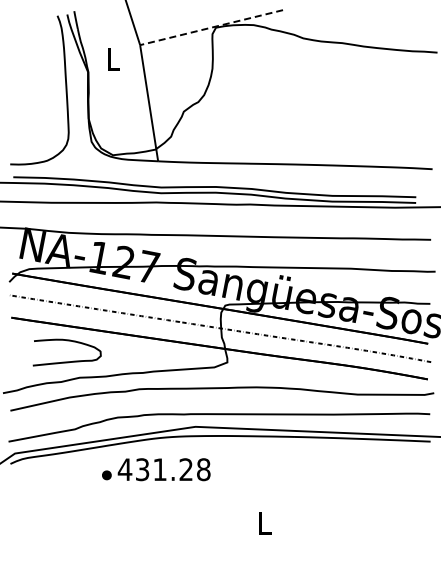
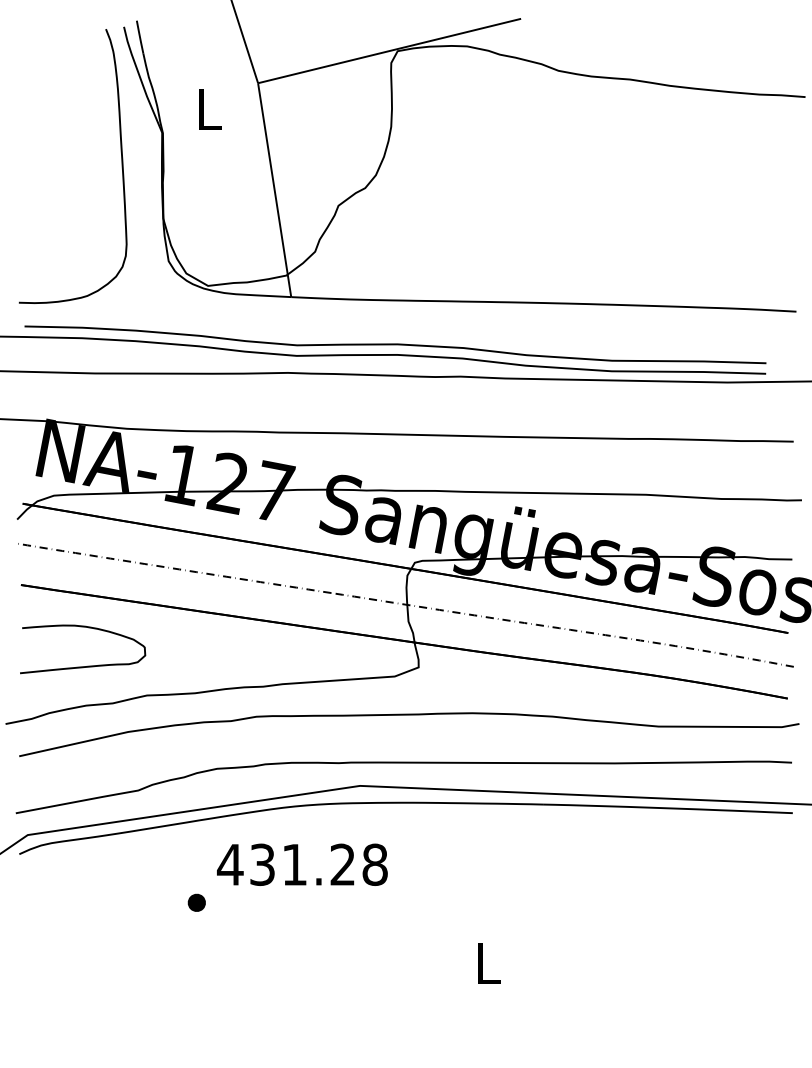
line: (211, 27) -> (389, 50), dashed -> solid
curve: (66, 361) -> (82, 665), moved
part: (106, 475) -> (196, 903), moved

